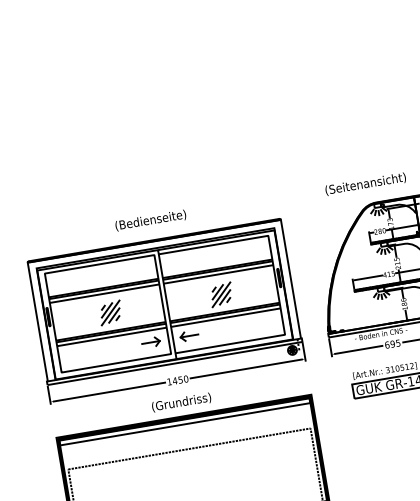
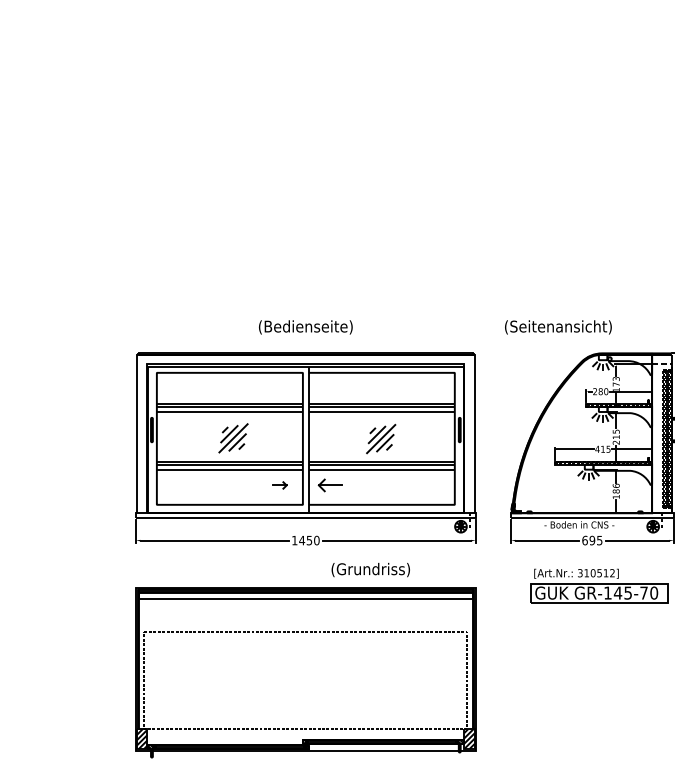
text: (365, 184) -> (558, 327), moved
part: (151, 342) -> (279, 485), size x0.6
text: (181, 402) -> (370, 569), moved

